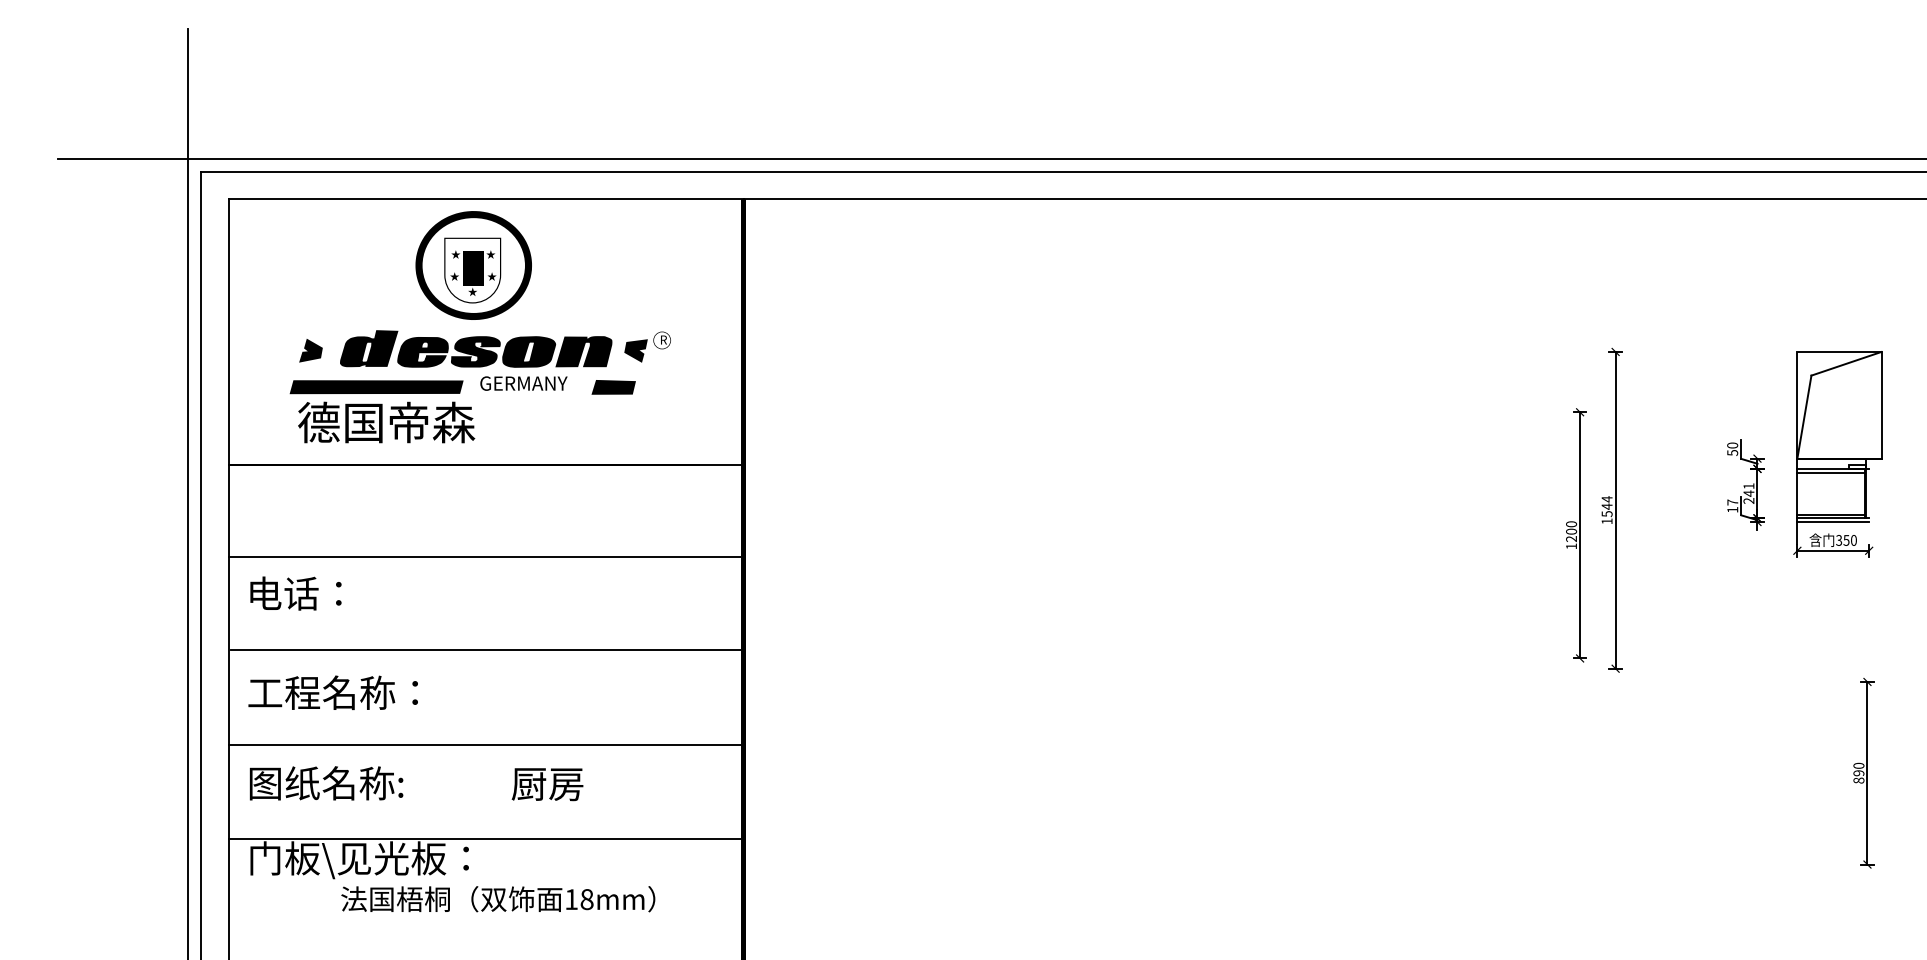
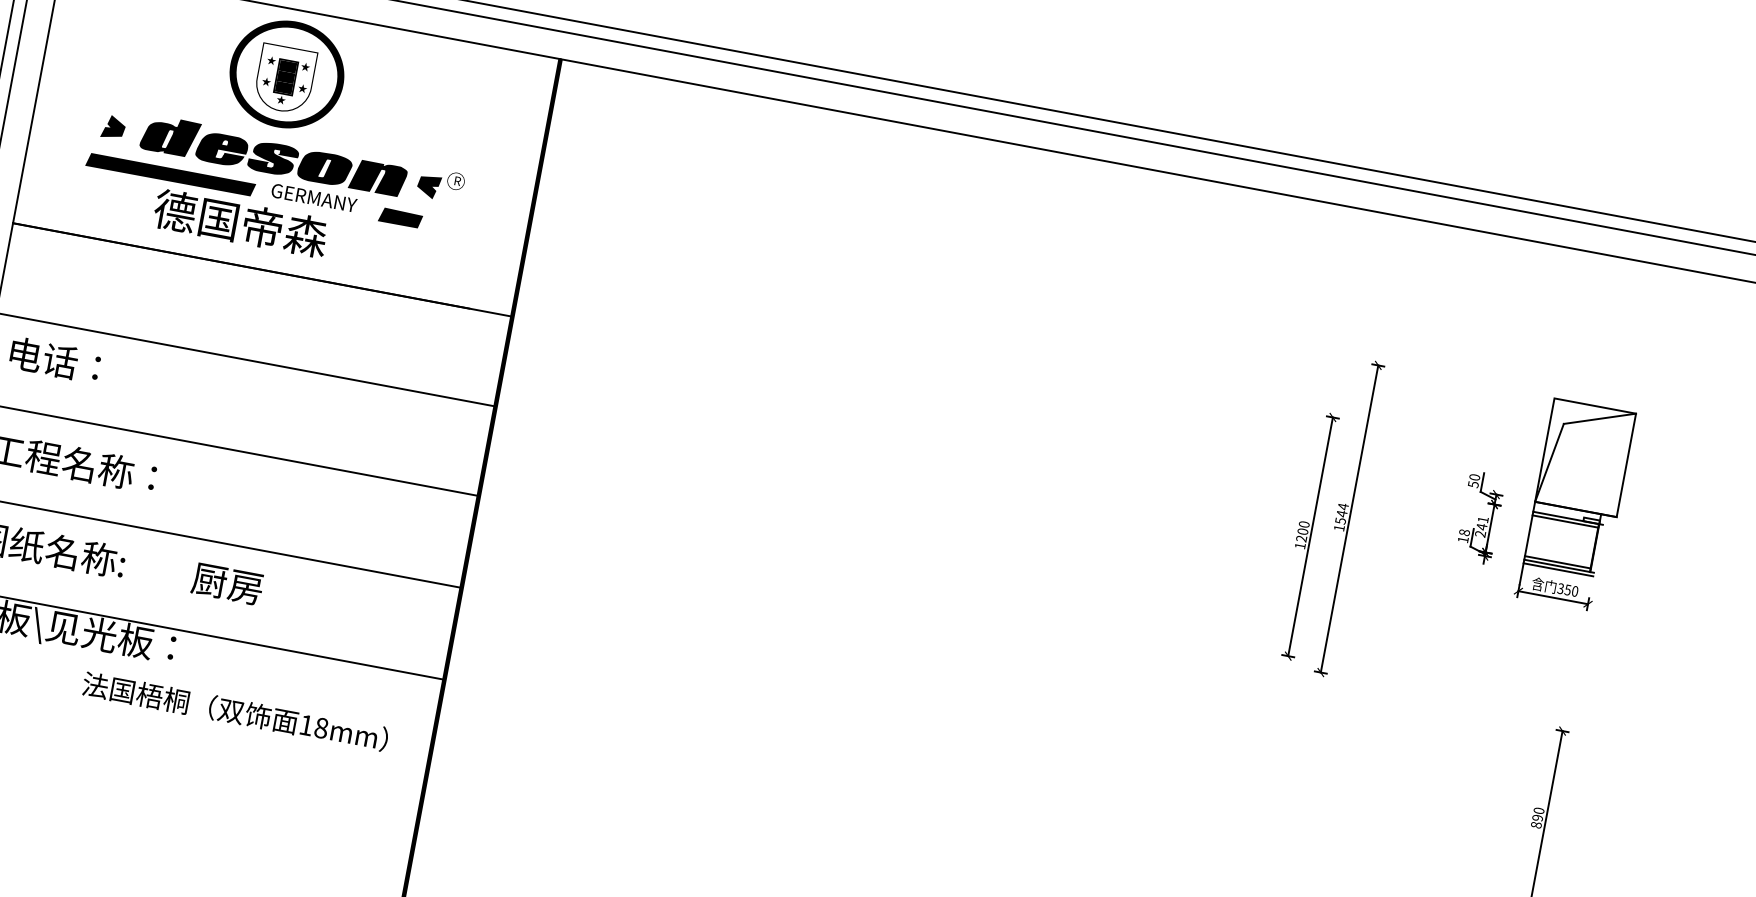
text: (386, 422) -> (240, 223), moved
text: (1732, 502) -> (1464, 532), 17 -> 18
text: (547, 784) -> (227, 584), moved
text: (498, 899) -> (235, 712), moved

